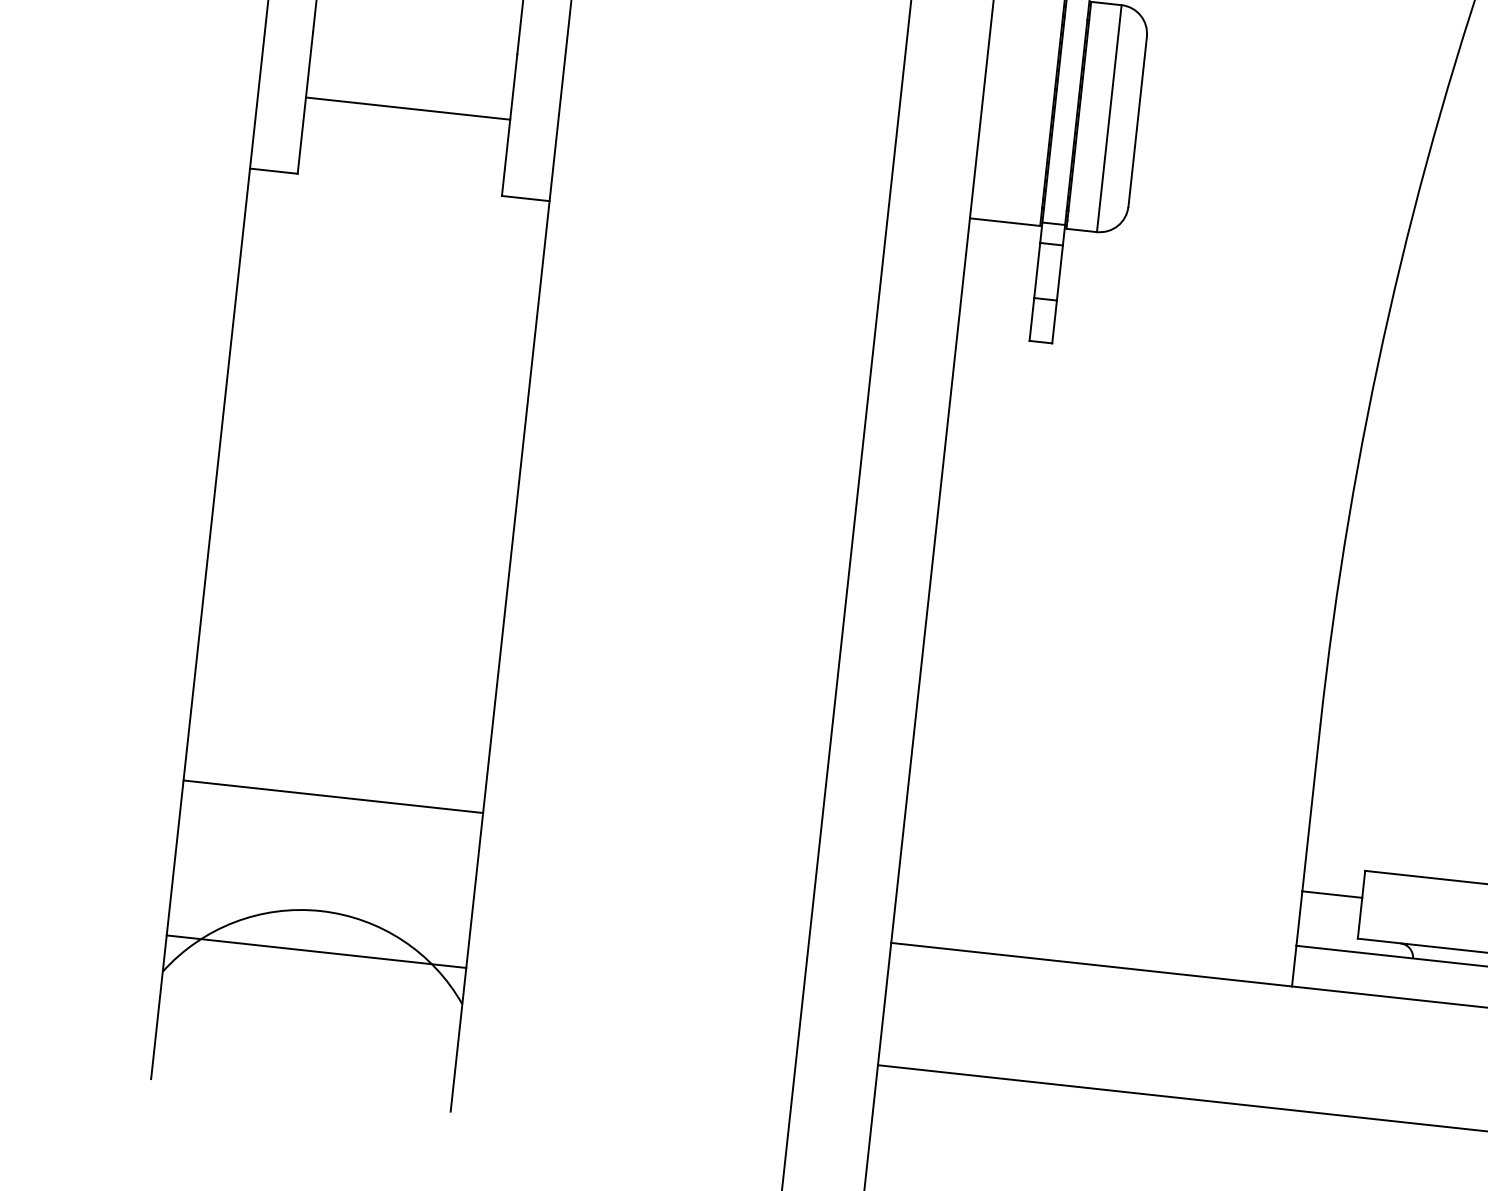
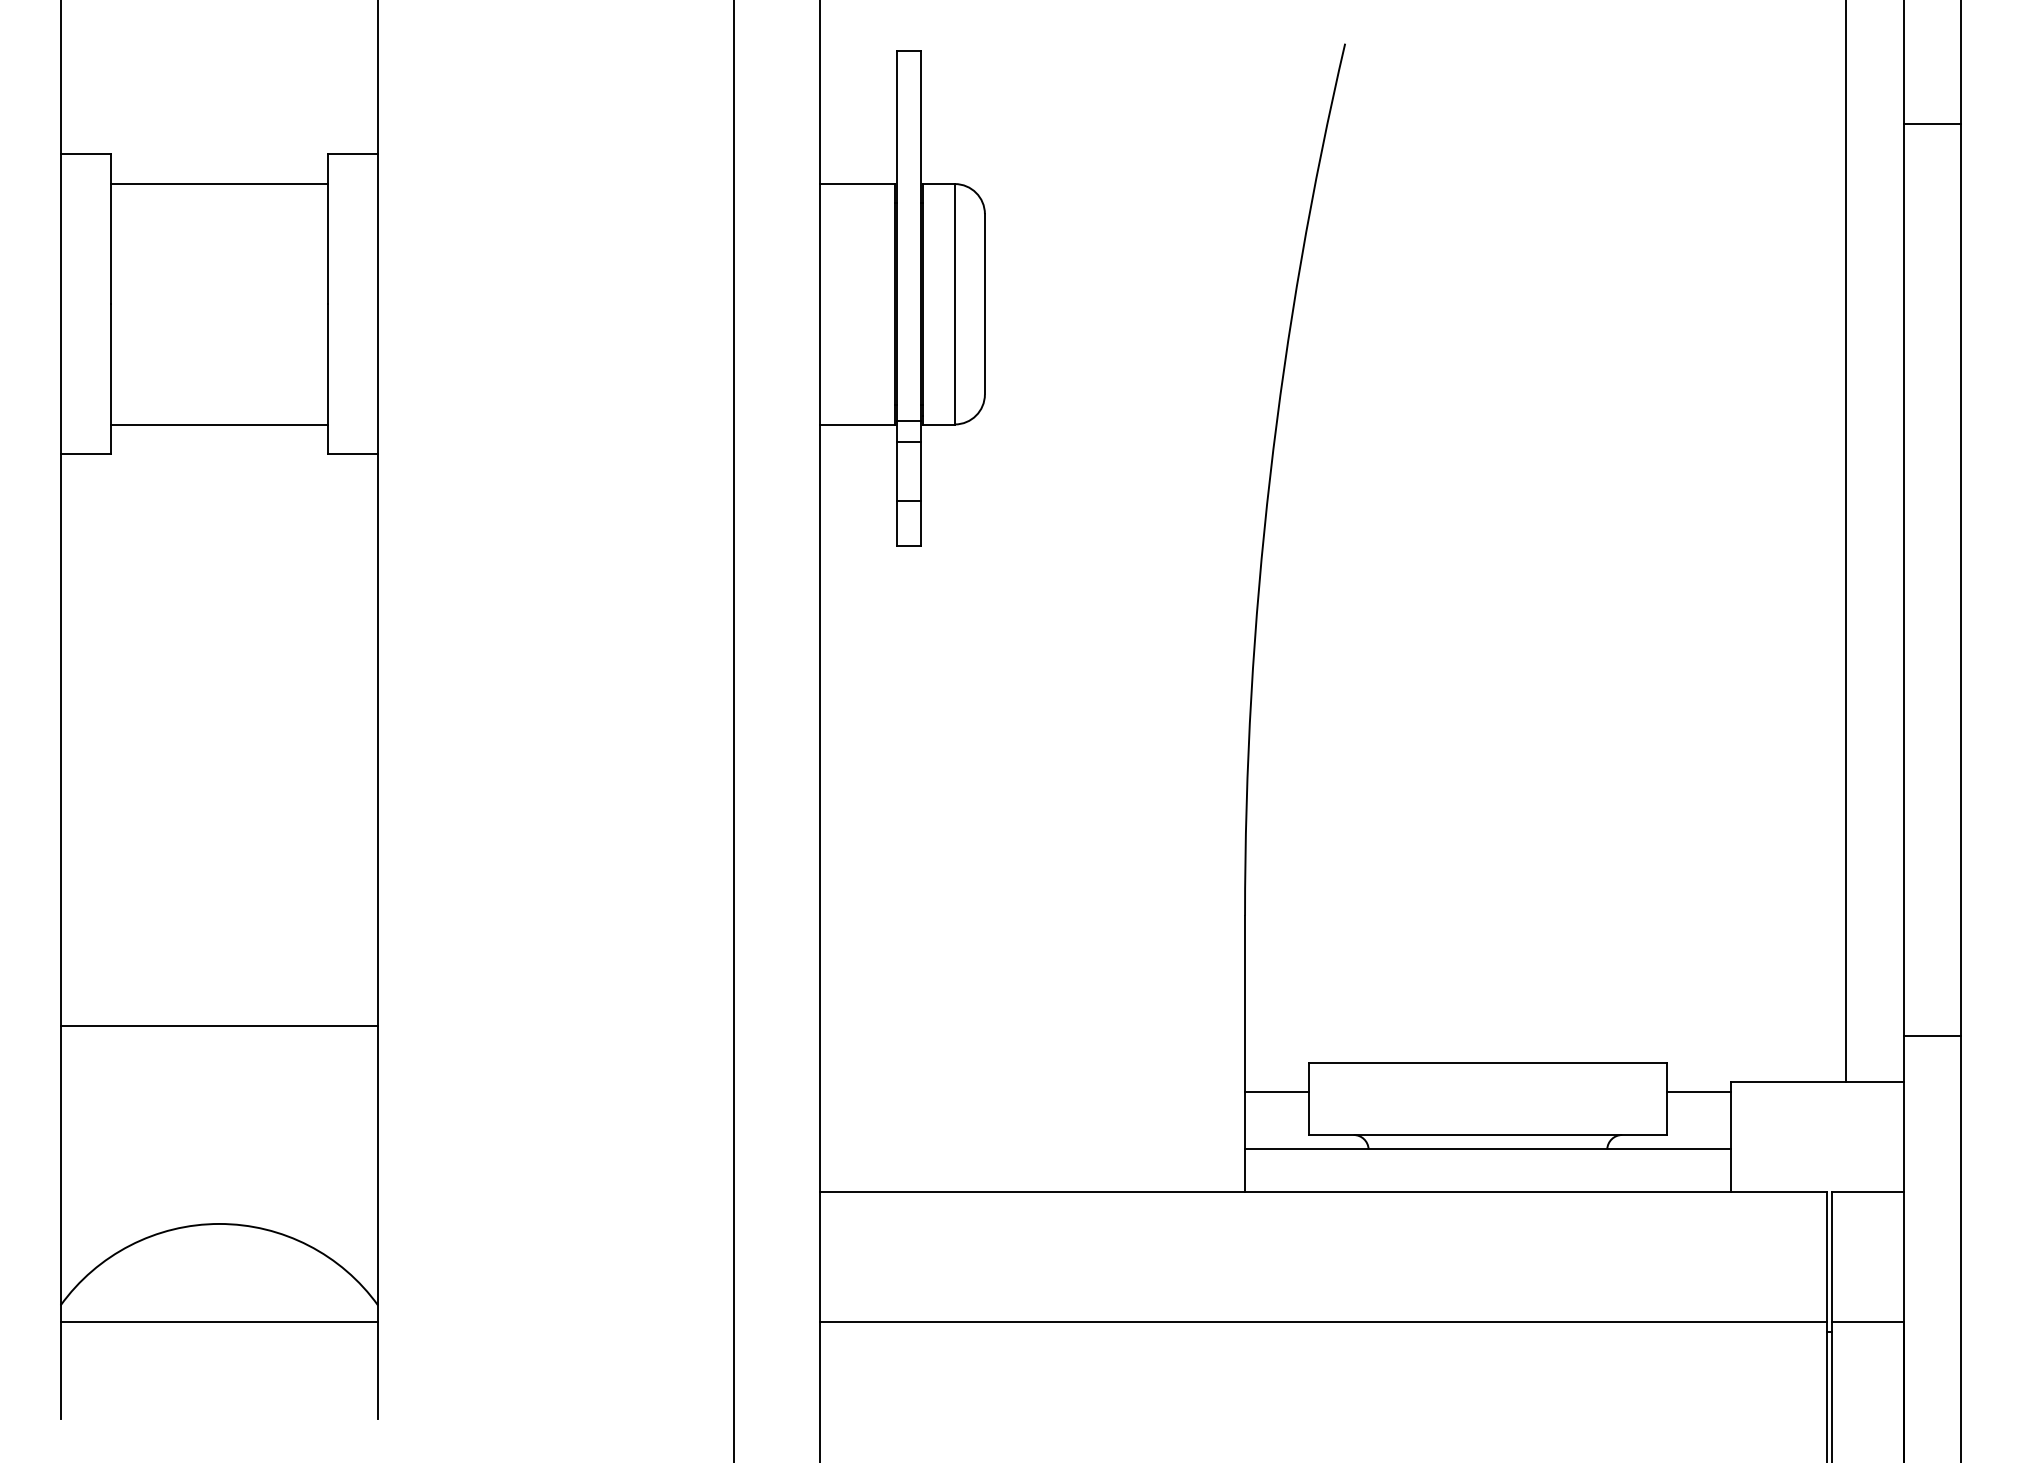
line: (408, 108) -> (219, 424), moved
line: (333, 796) -> (219, 1025), moved
line: (316, 951) -> (219, 1321), moved

